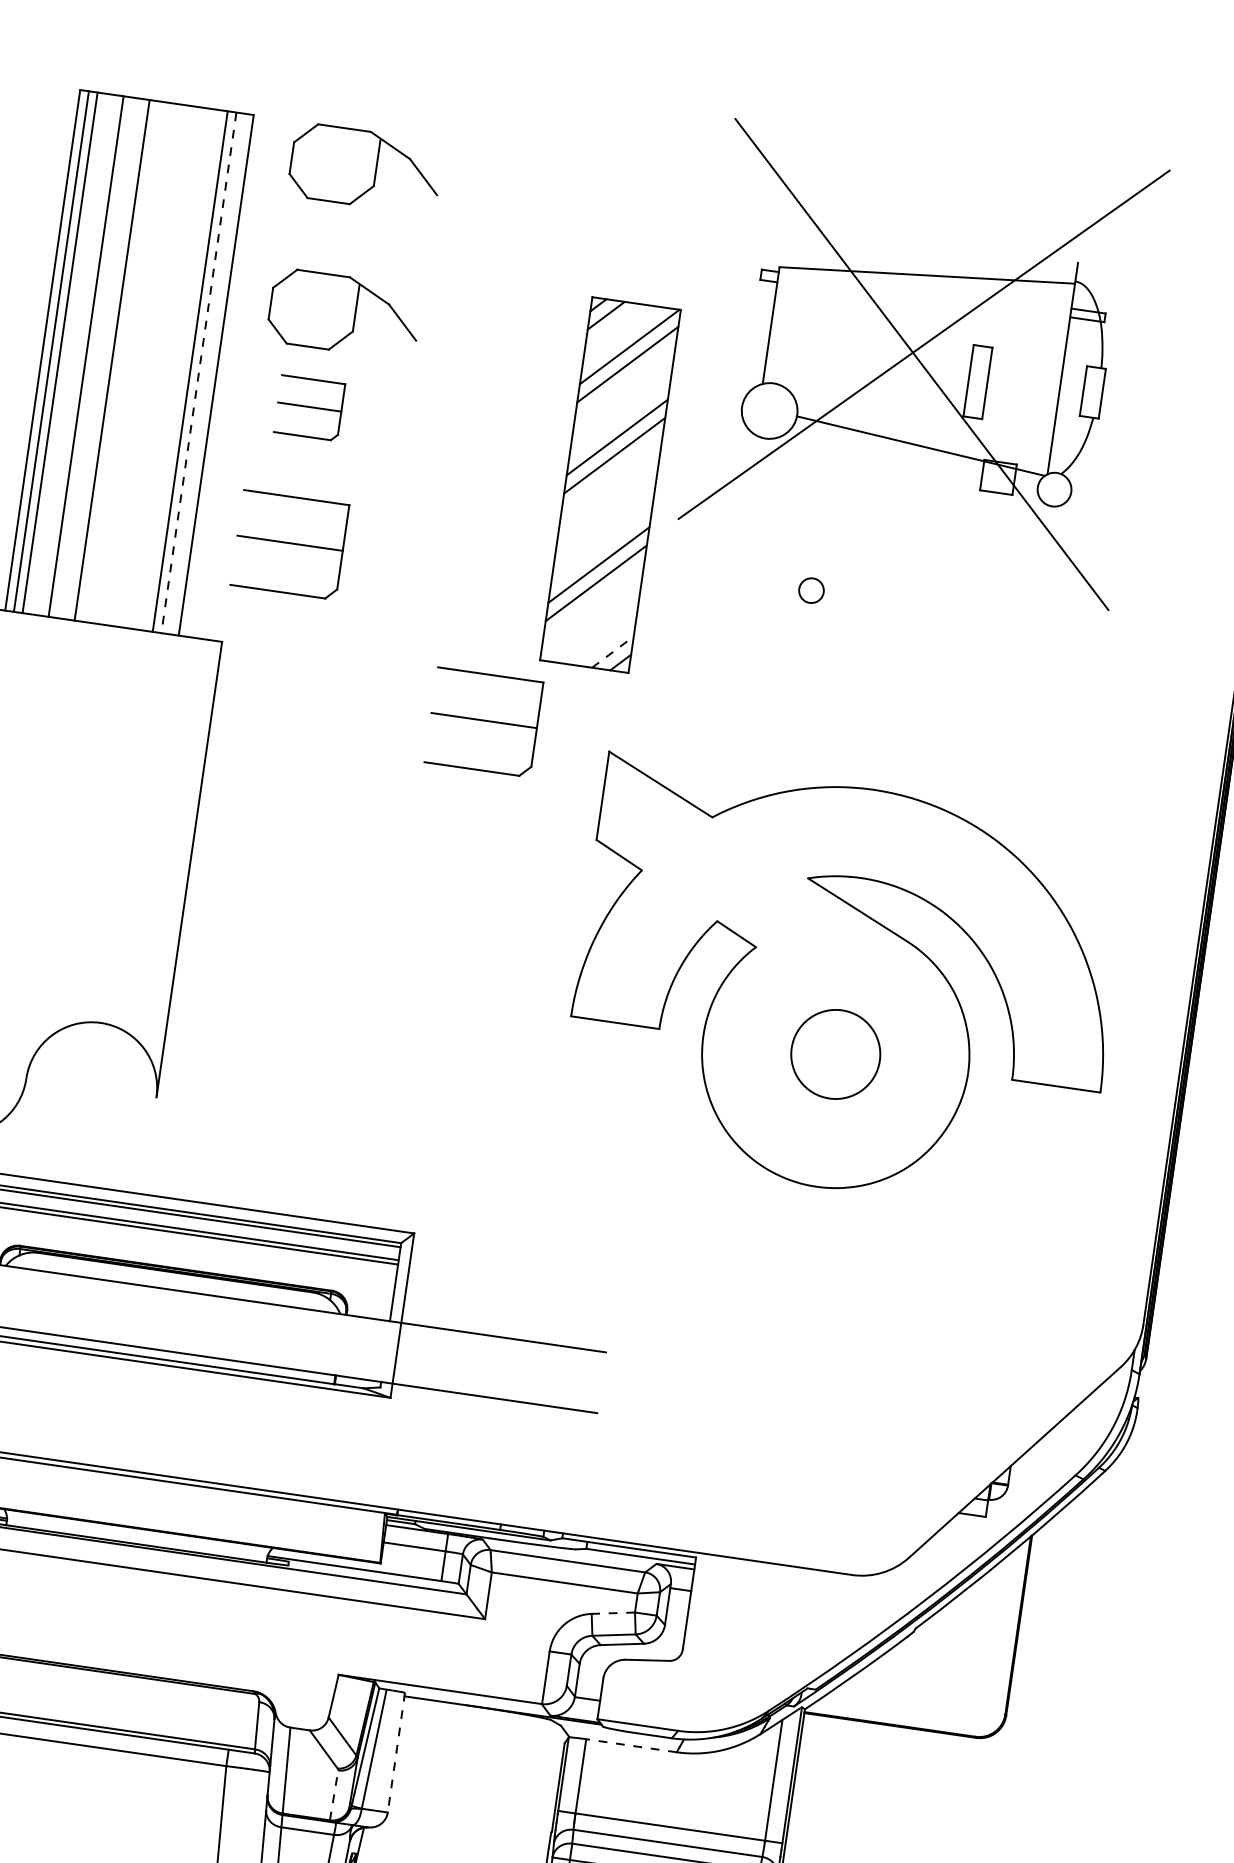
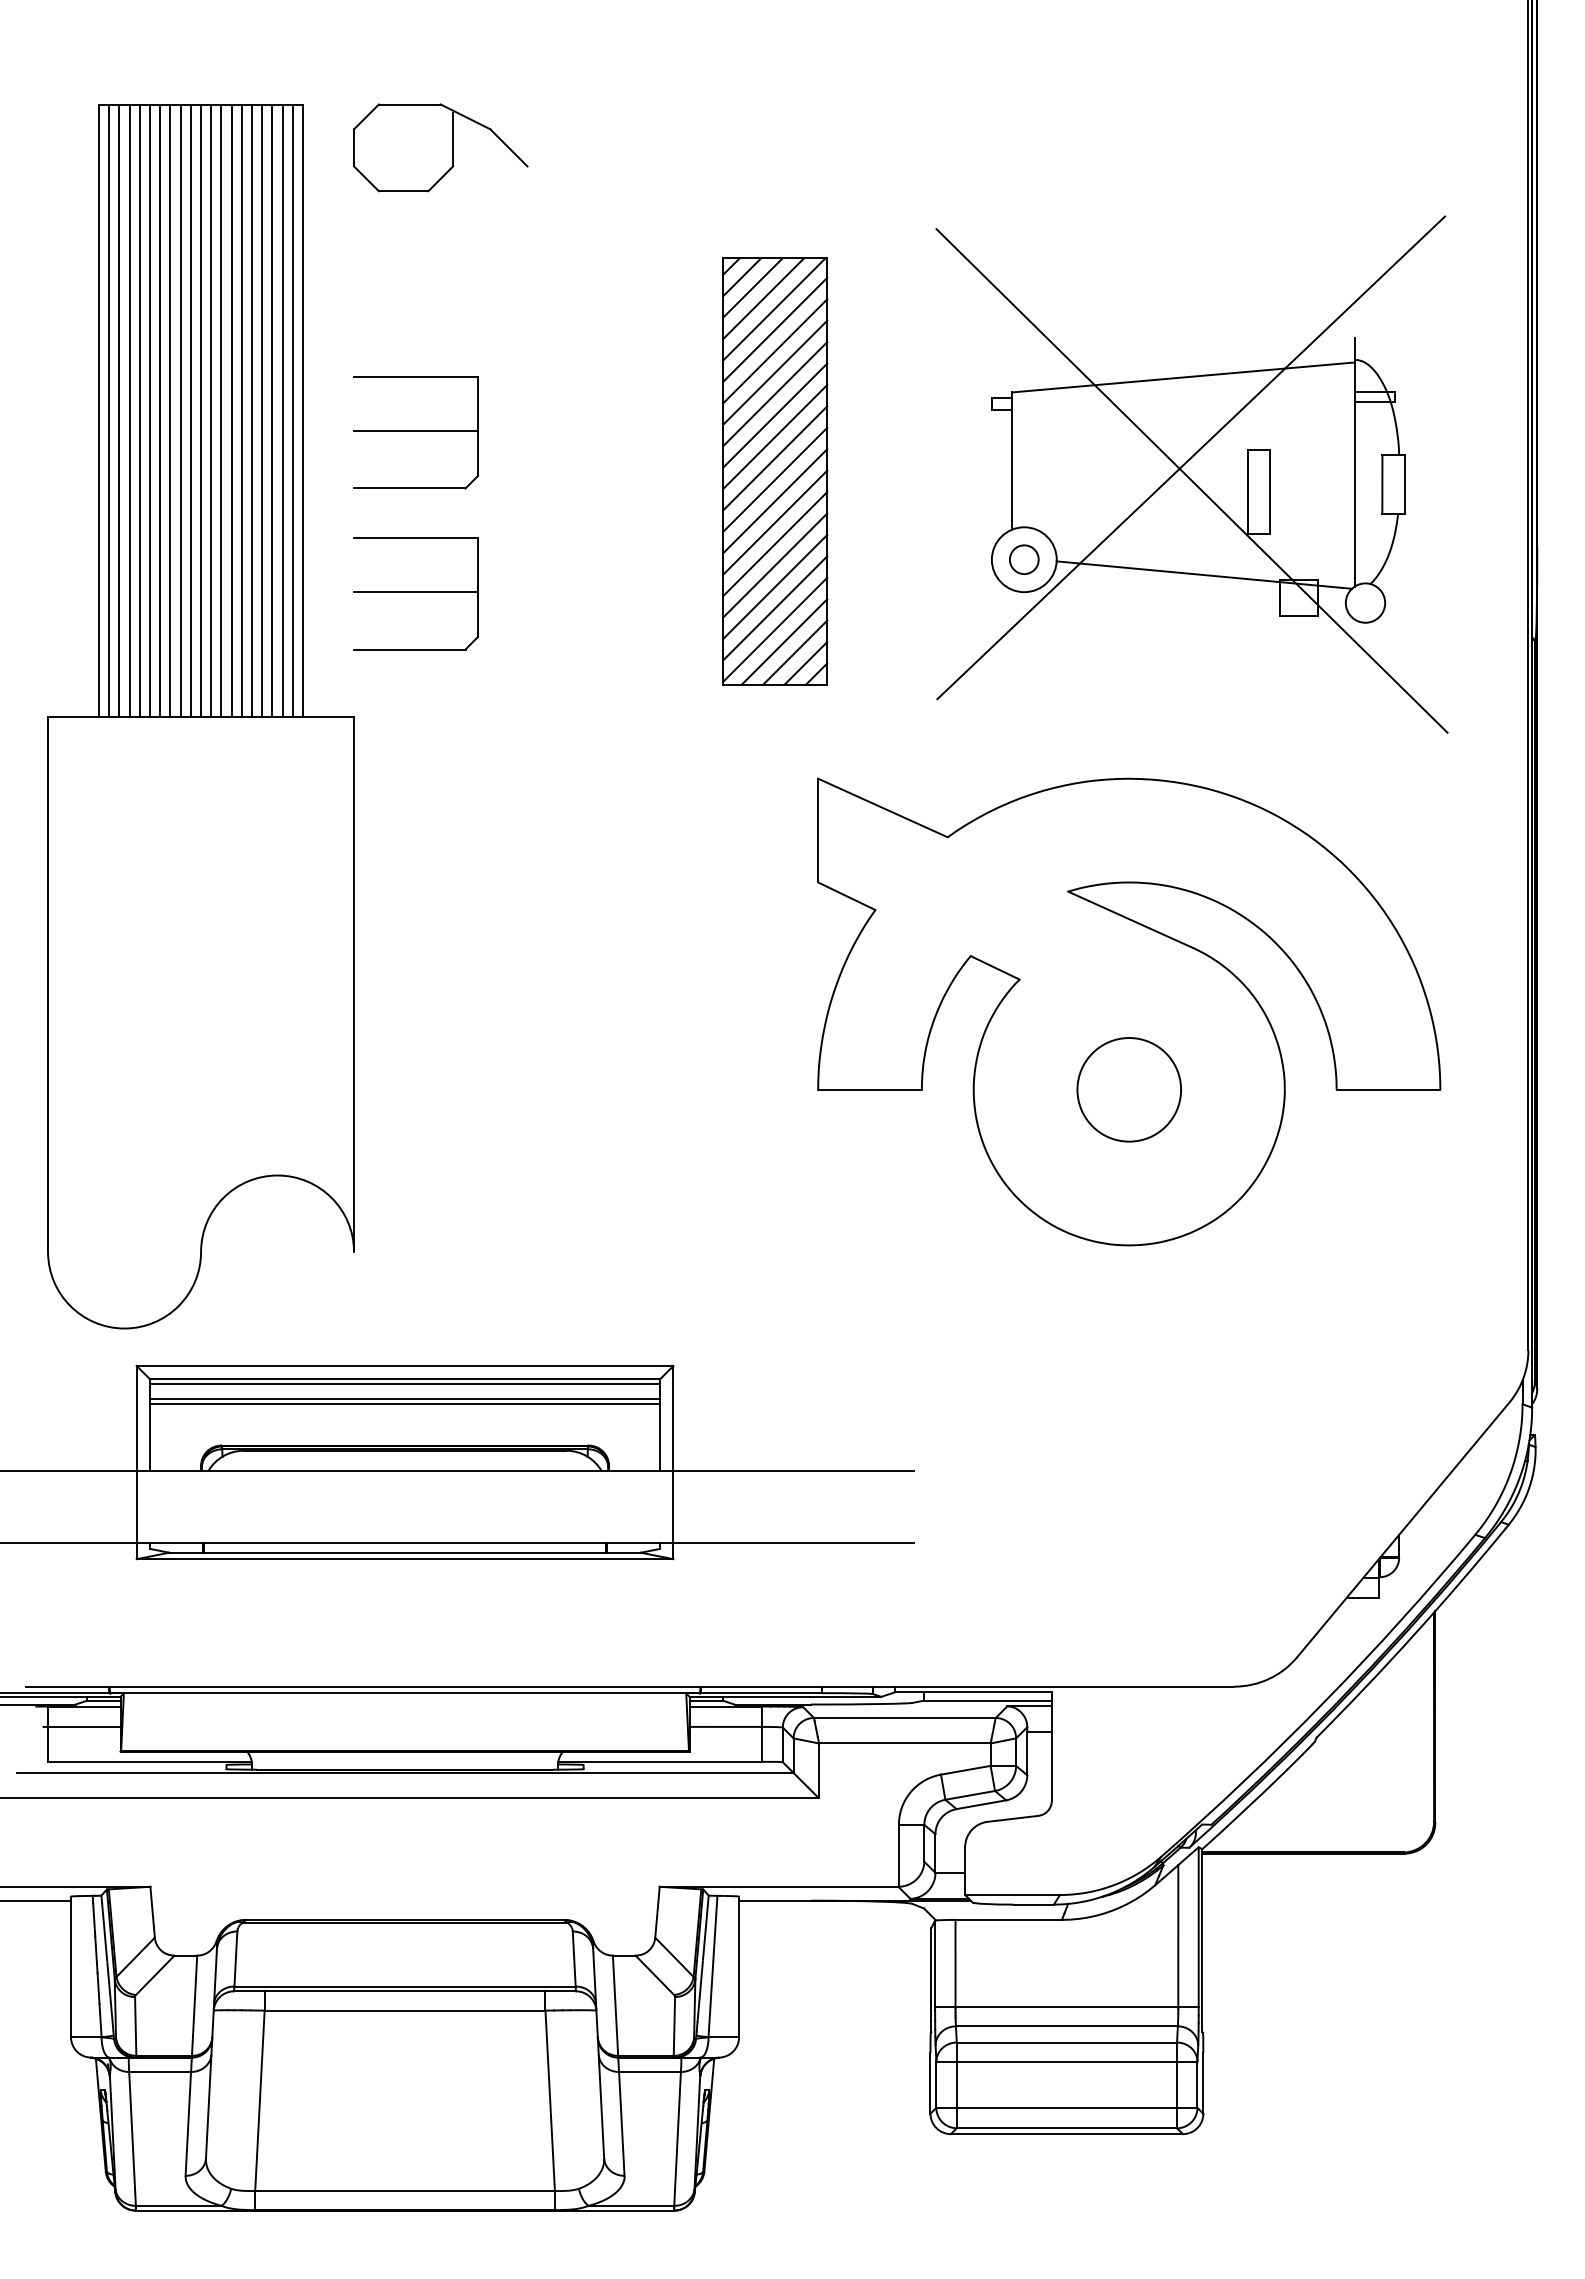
part: (344, 313) -> (440, 318), removed
line: (613, 325) -> (752, 287), added
line: (621, 336) -> (763, 298), added
line: (68, 354) -> (129, 410), added
line: (77, 355) -> (139, 410), added
line: (95, 357) -> (160, 410), added
part: (922, 358) -> (1191, 474), moved
line: (103, 359) -> (170, 410), added
line: (120, 361) -> (190, 410), added
line: (129, 362) -> (201, 410), added
line: (138, 364) -> (211, 410), added
line: (146, 365) -> (221, 410), added
line: (155, 366) -> (231, 410), added
line: (163, 367) -> (241, 410), added
line: (173, 369) -> (252, 410), added
line: (181, 370) -> (262, 410), added
line: (198, 373) -> (282, 411), dashed -> solid
line: (207, 374) -> (292, 410), added
line: (625, 383) -> (775, 351), added
line: (622, 400) -> (775, 372), added
part: (309, 407) -> (415, 432), size x1.67
line: (620, 419) -> (775, 394), added
line: (612, 474) -> (775, 458), added
line: (609, 491) -> (775, 479), added
line: (606, 510) -> (775, 501), added
line: (604, 528) -> (775, 522), added
line: (601, 547) -> (775, 544), added
line: (593, 601) -> (775, 608), added
line: (591, 619) -> (775, 629), added
line: (597, 630) -> (784, 641), added
line: (604, 641) -> (794, 652), added
line: (613, 652) -> (806, 663), dashed -> solid
part: (483, 722) -> (668, 765), removed
line: (613, 1613) -> (965, 1770), dashed -> solid
line: (631, 1745) -> (1008, 1919), dashed -> solid
line: (396, 1753) -> (739, 1967), dashed -> solid
line: (334, 1794) -> (674, 2025), dashed -> solid

